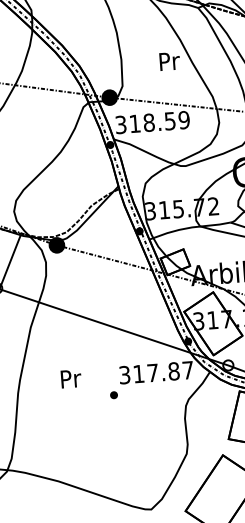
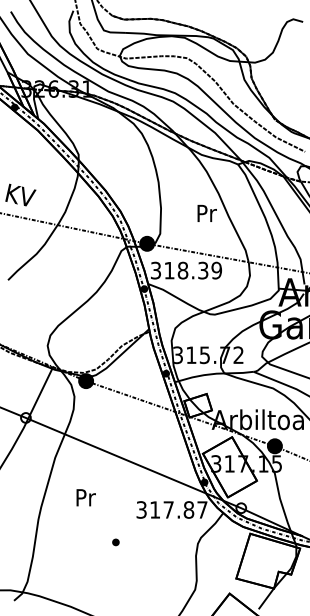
text: (170, 119) -> (203, 269), 318.59 -> 318.39
text: (70, 378) -> (85, 497), moved
part: (113, 395) -> (115, 542), moved

